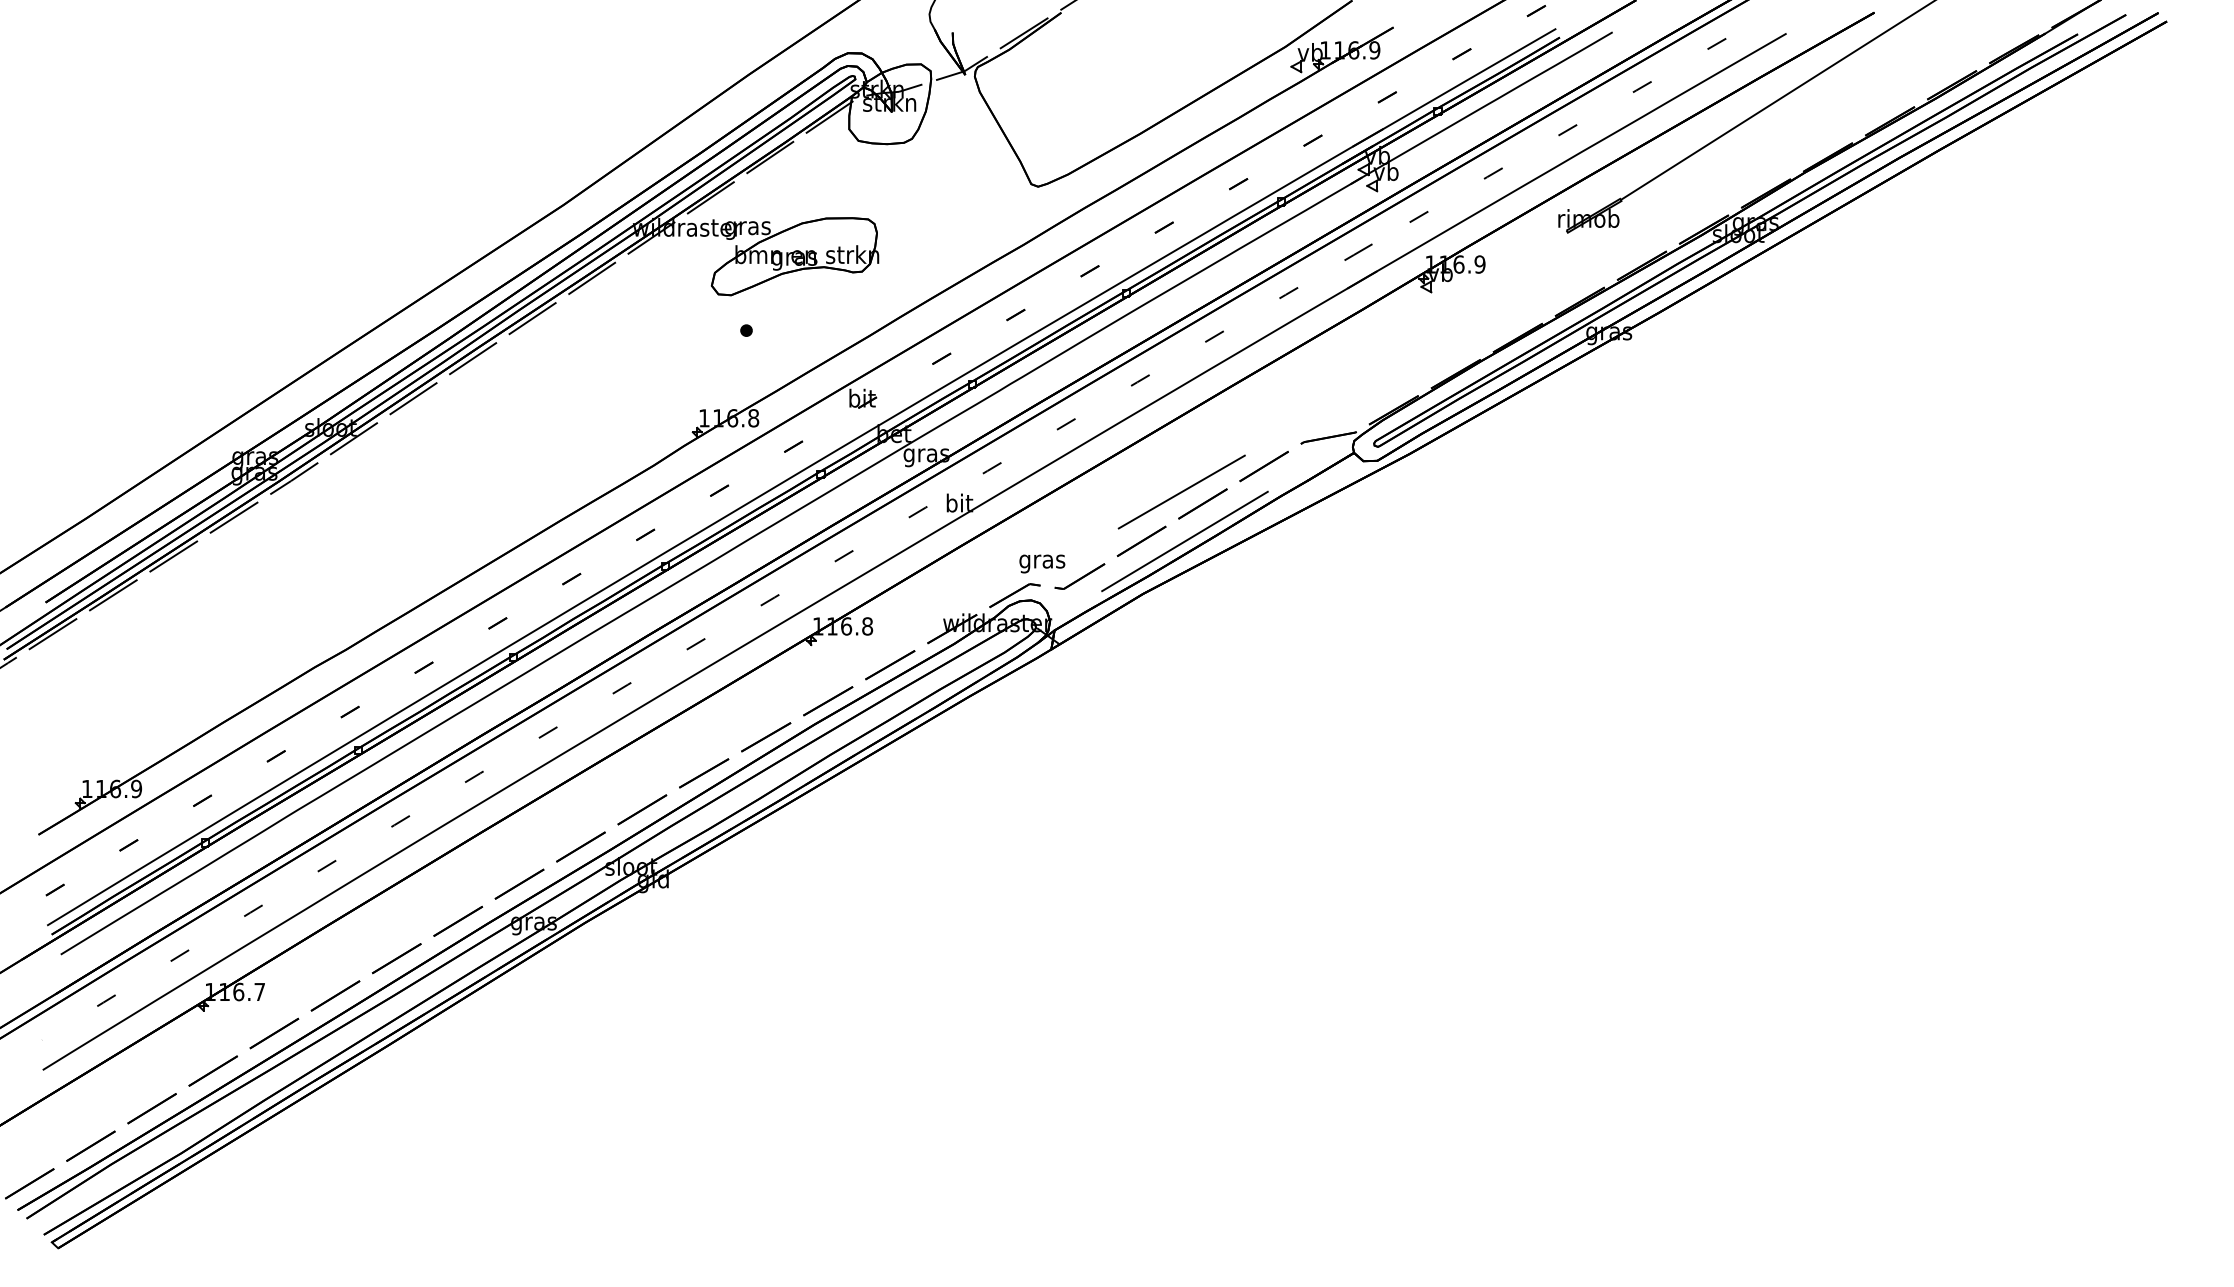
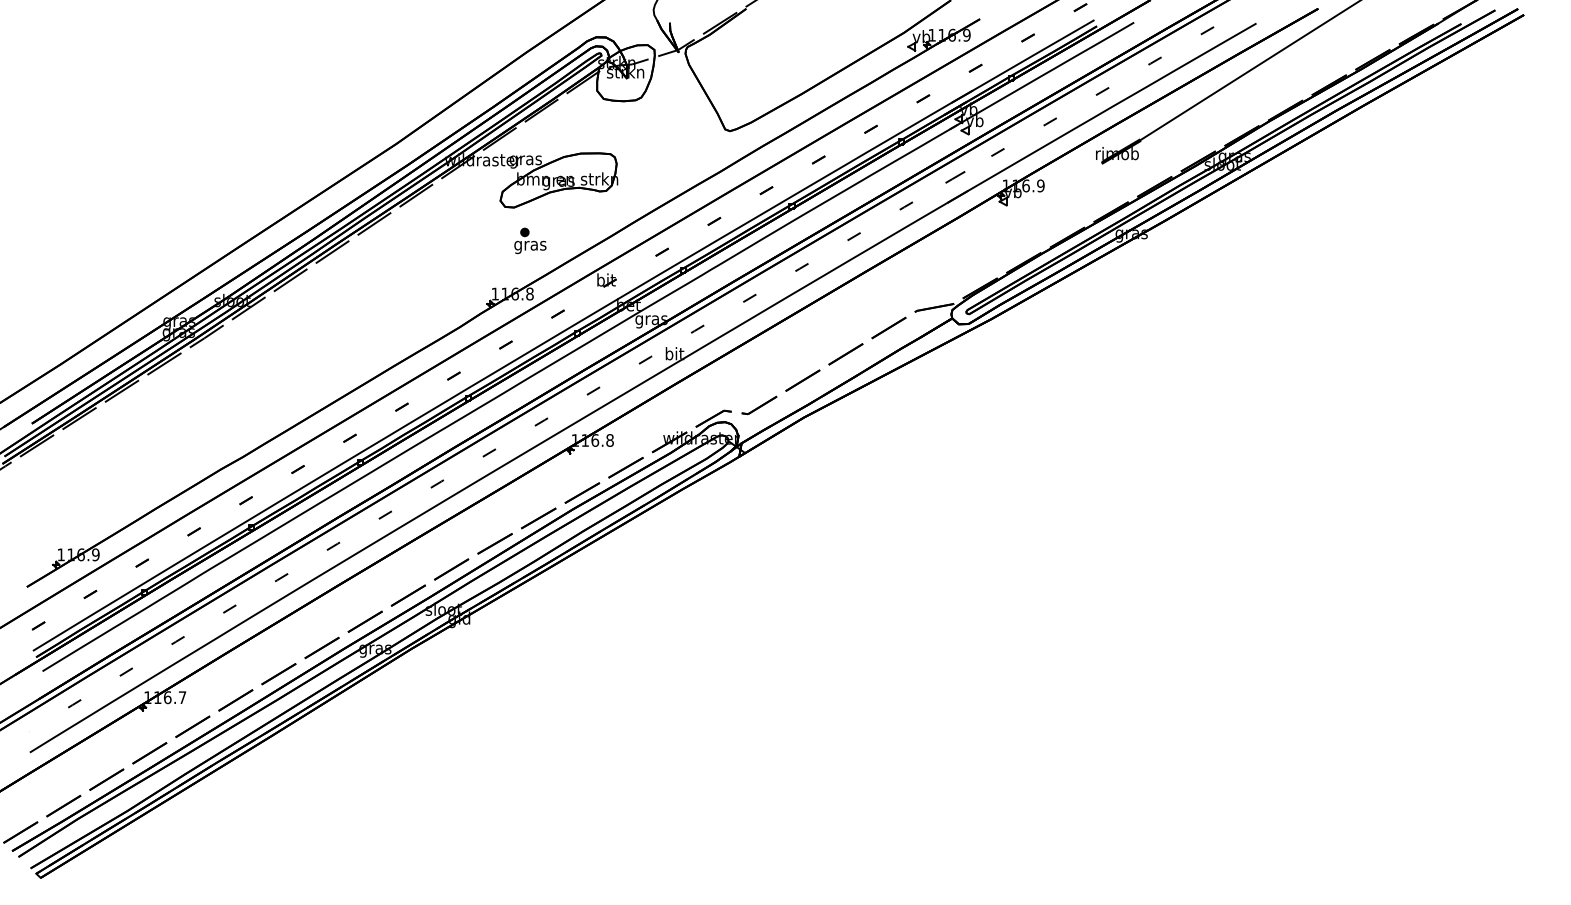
line: (1181, 491) -> (830, 345), removed
line: (1184, 541) -> (832, 380), removed
text: (1042, 563) -> (530, 247), moved

